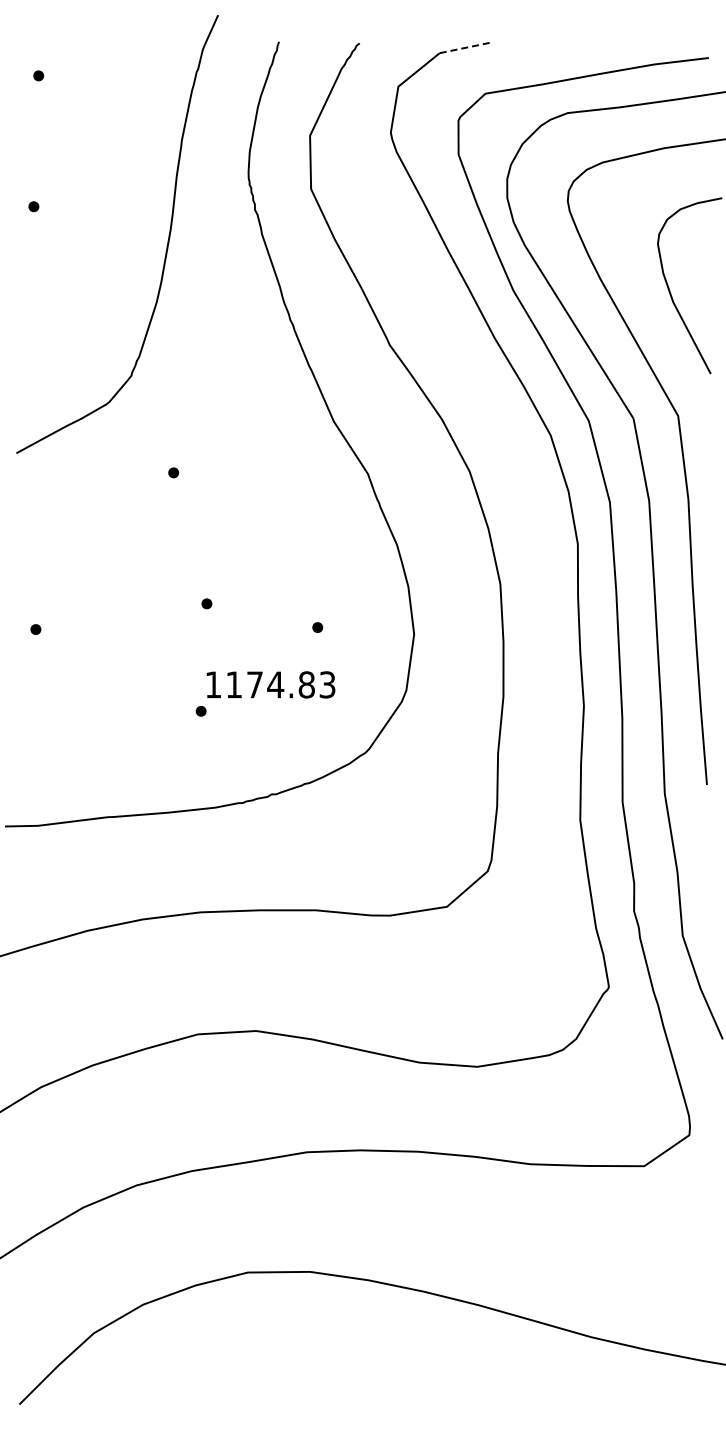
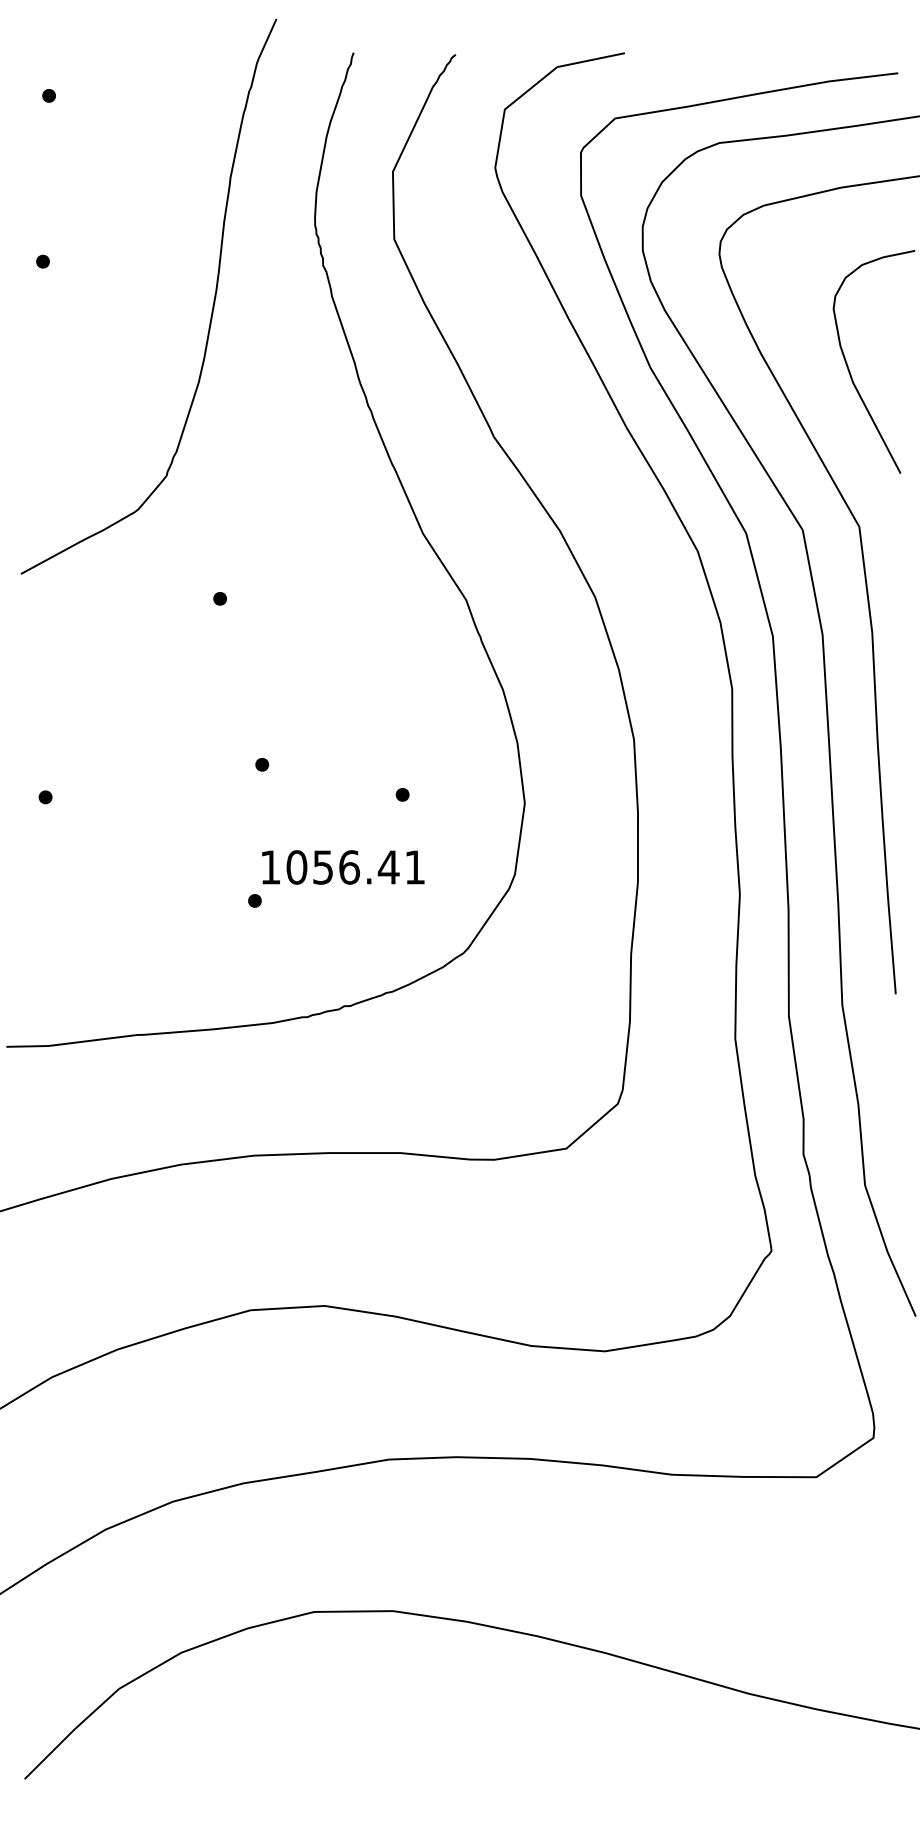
line: (466, 47) -> (591, 59), dashed -> solid
text: (280, 684) -> (355, 866), 1174.83 -> 1056.41

